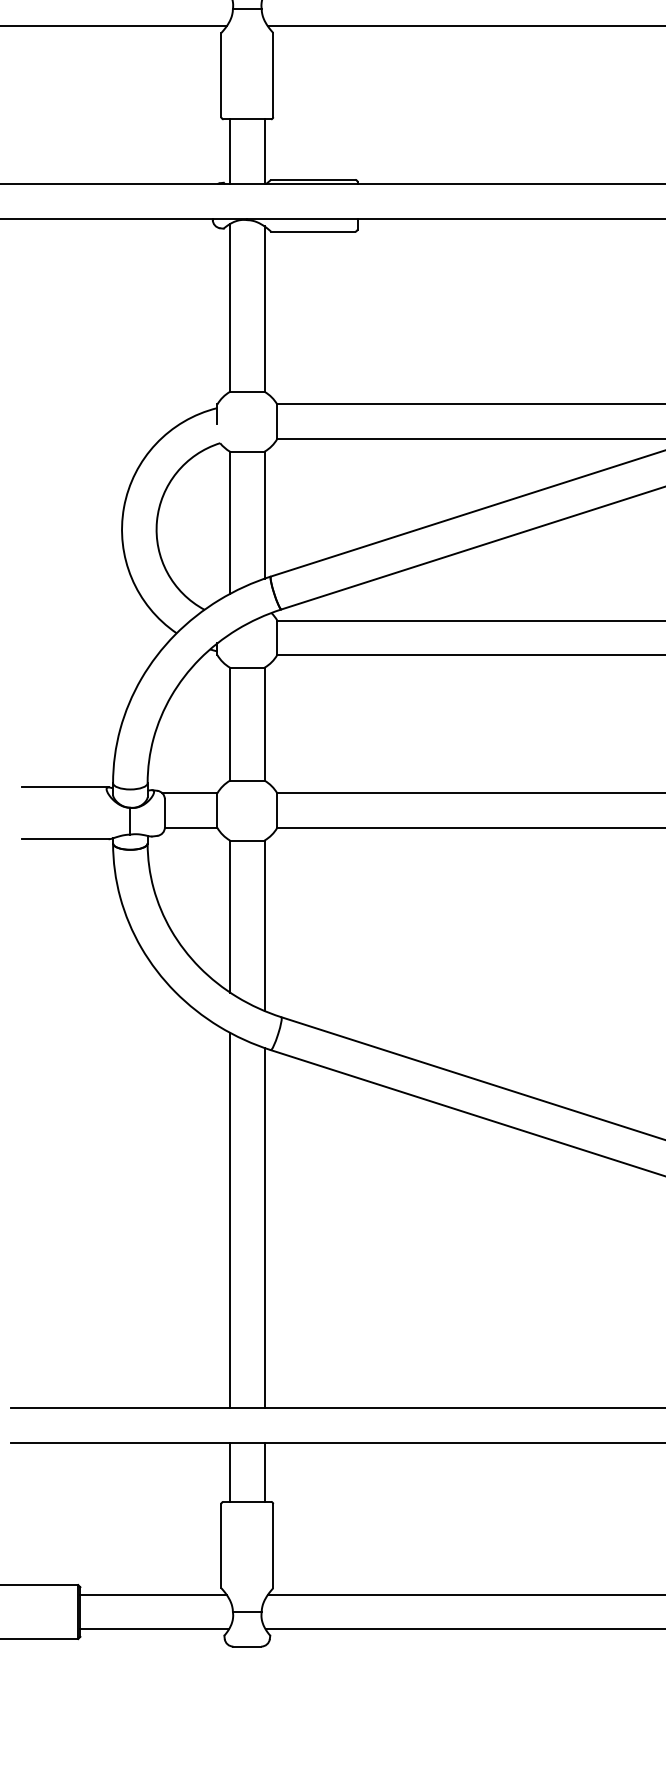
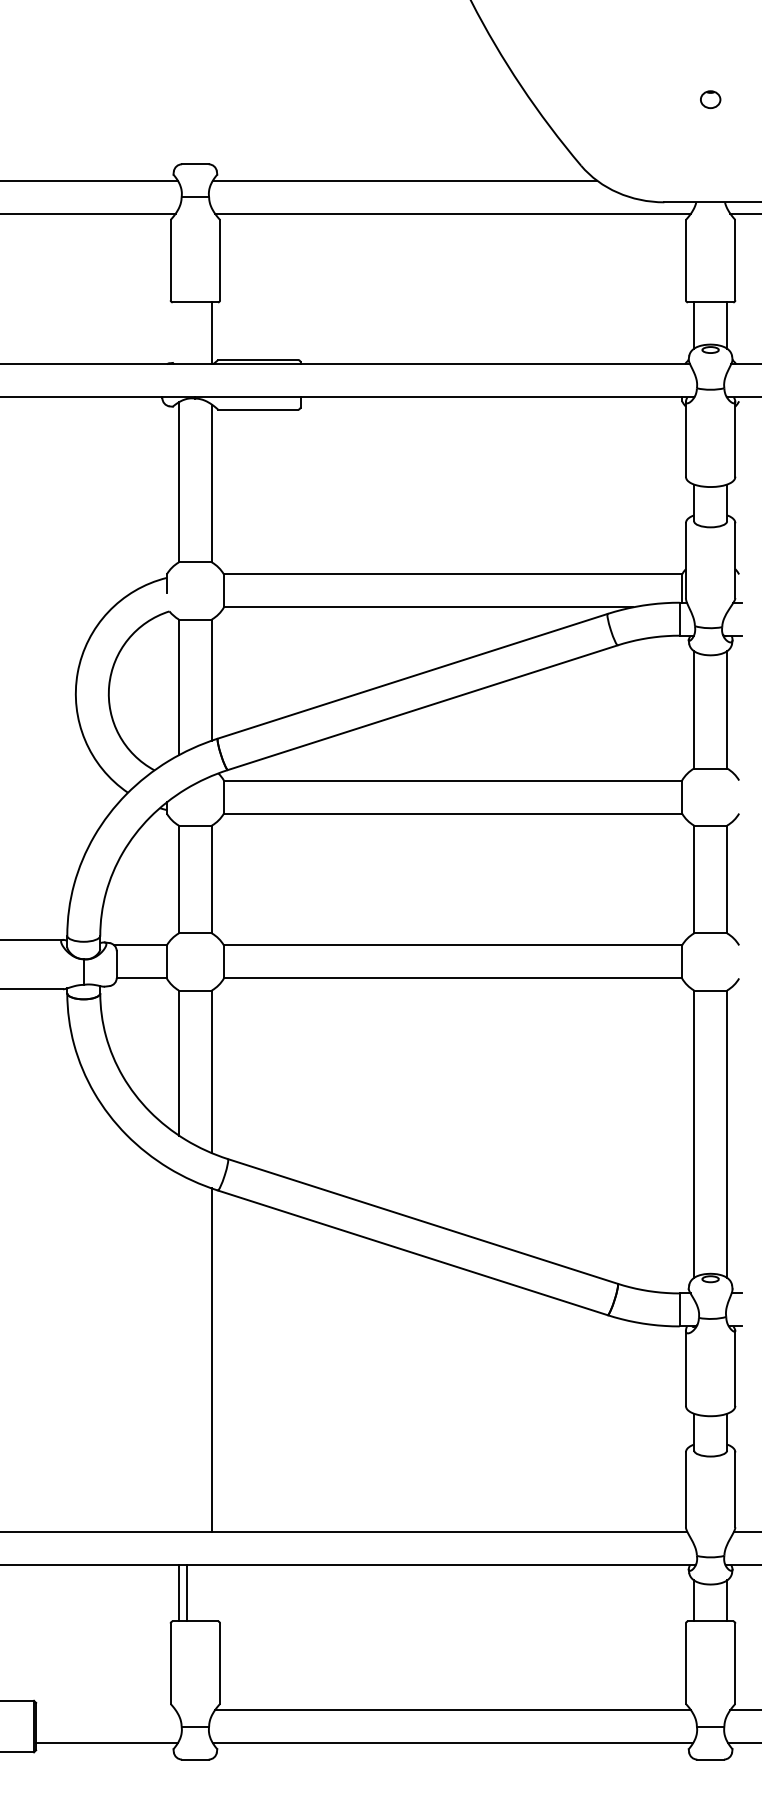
line: (229, 151) -> (178, 333), removed
line: (229, 1219) -> (178, 1352), removed
line: (264, 1471) -> (186, 1592), moved
line: (153, 1595) -> (105, 1710), removed

